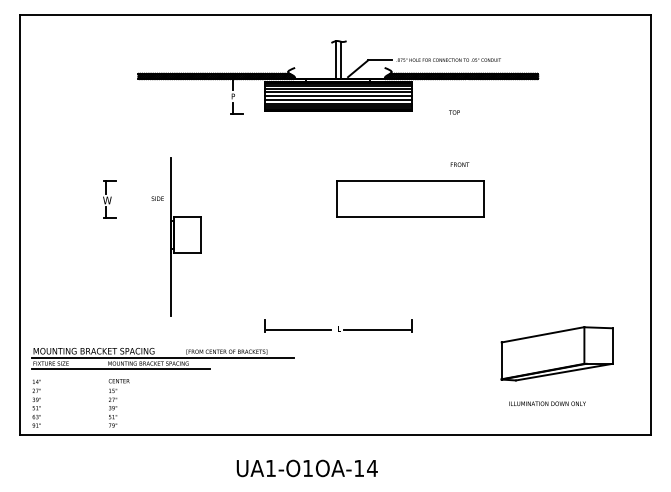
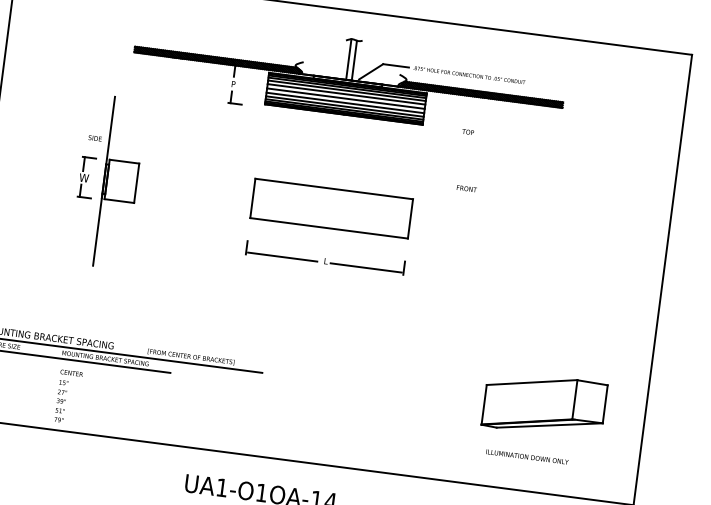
part: (410, 198) -> (331, 208), moved
part: (176, 236) -> (110, 181), moved
part: (338, 325) -> (325, 257), moved

